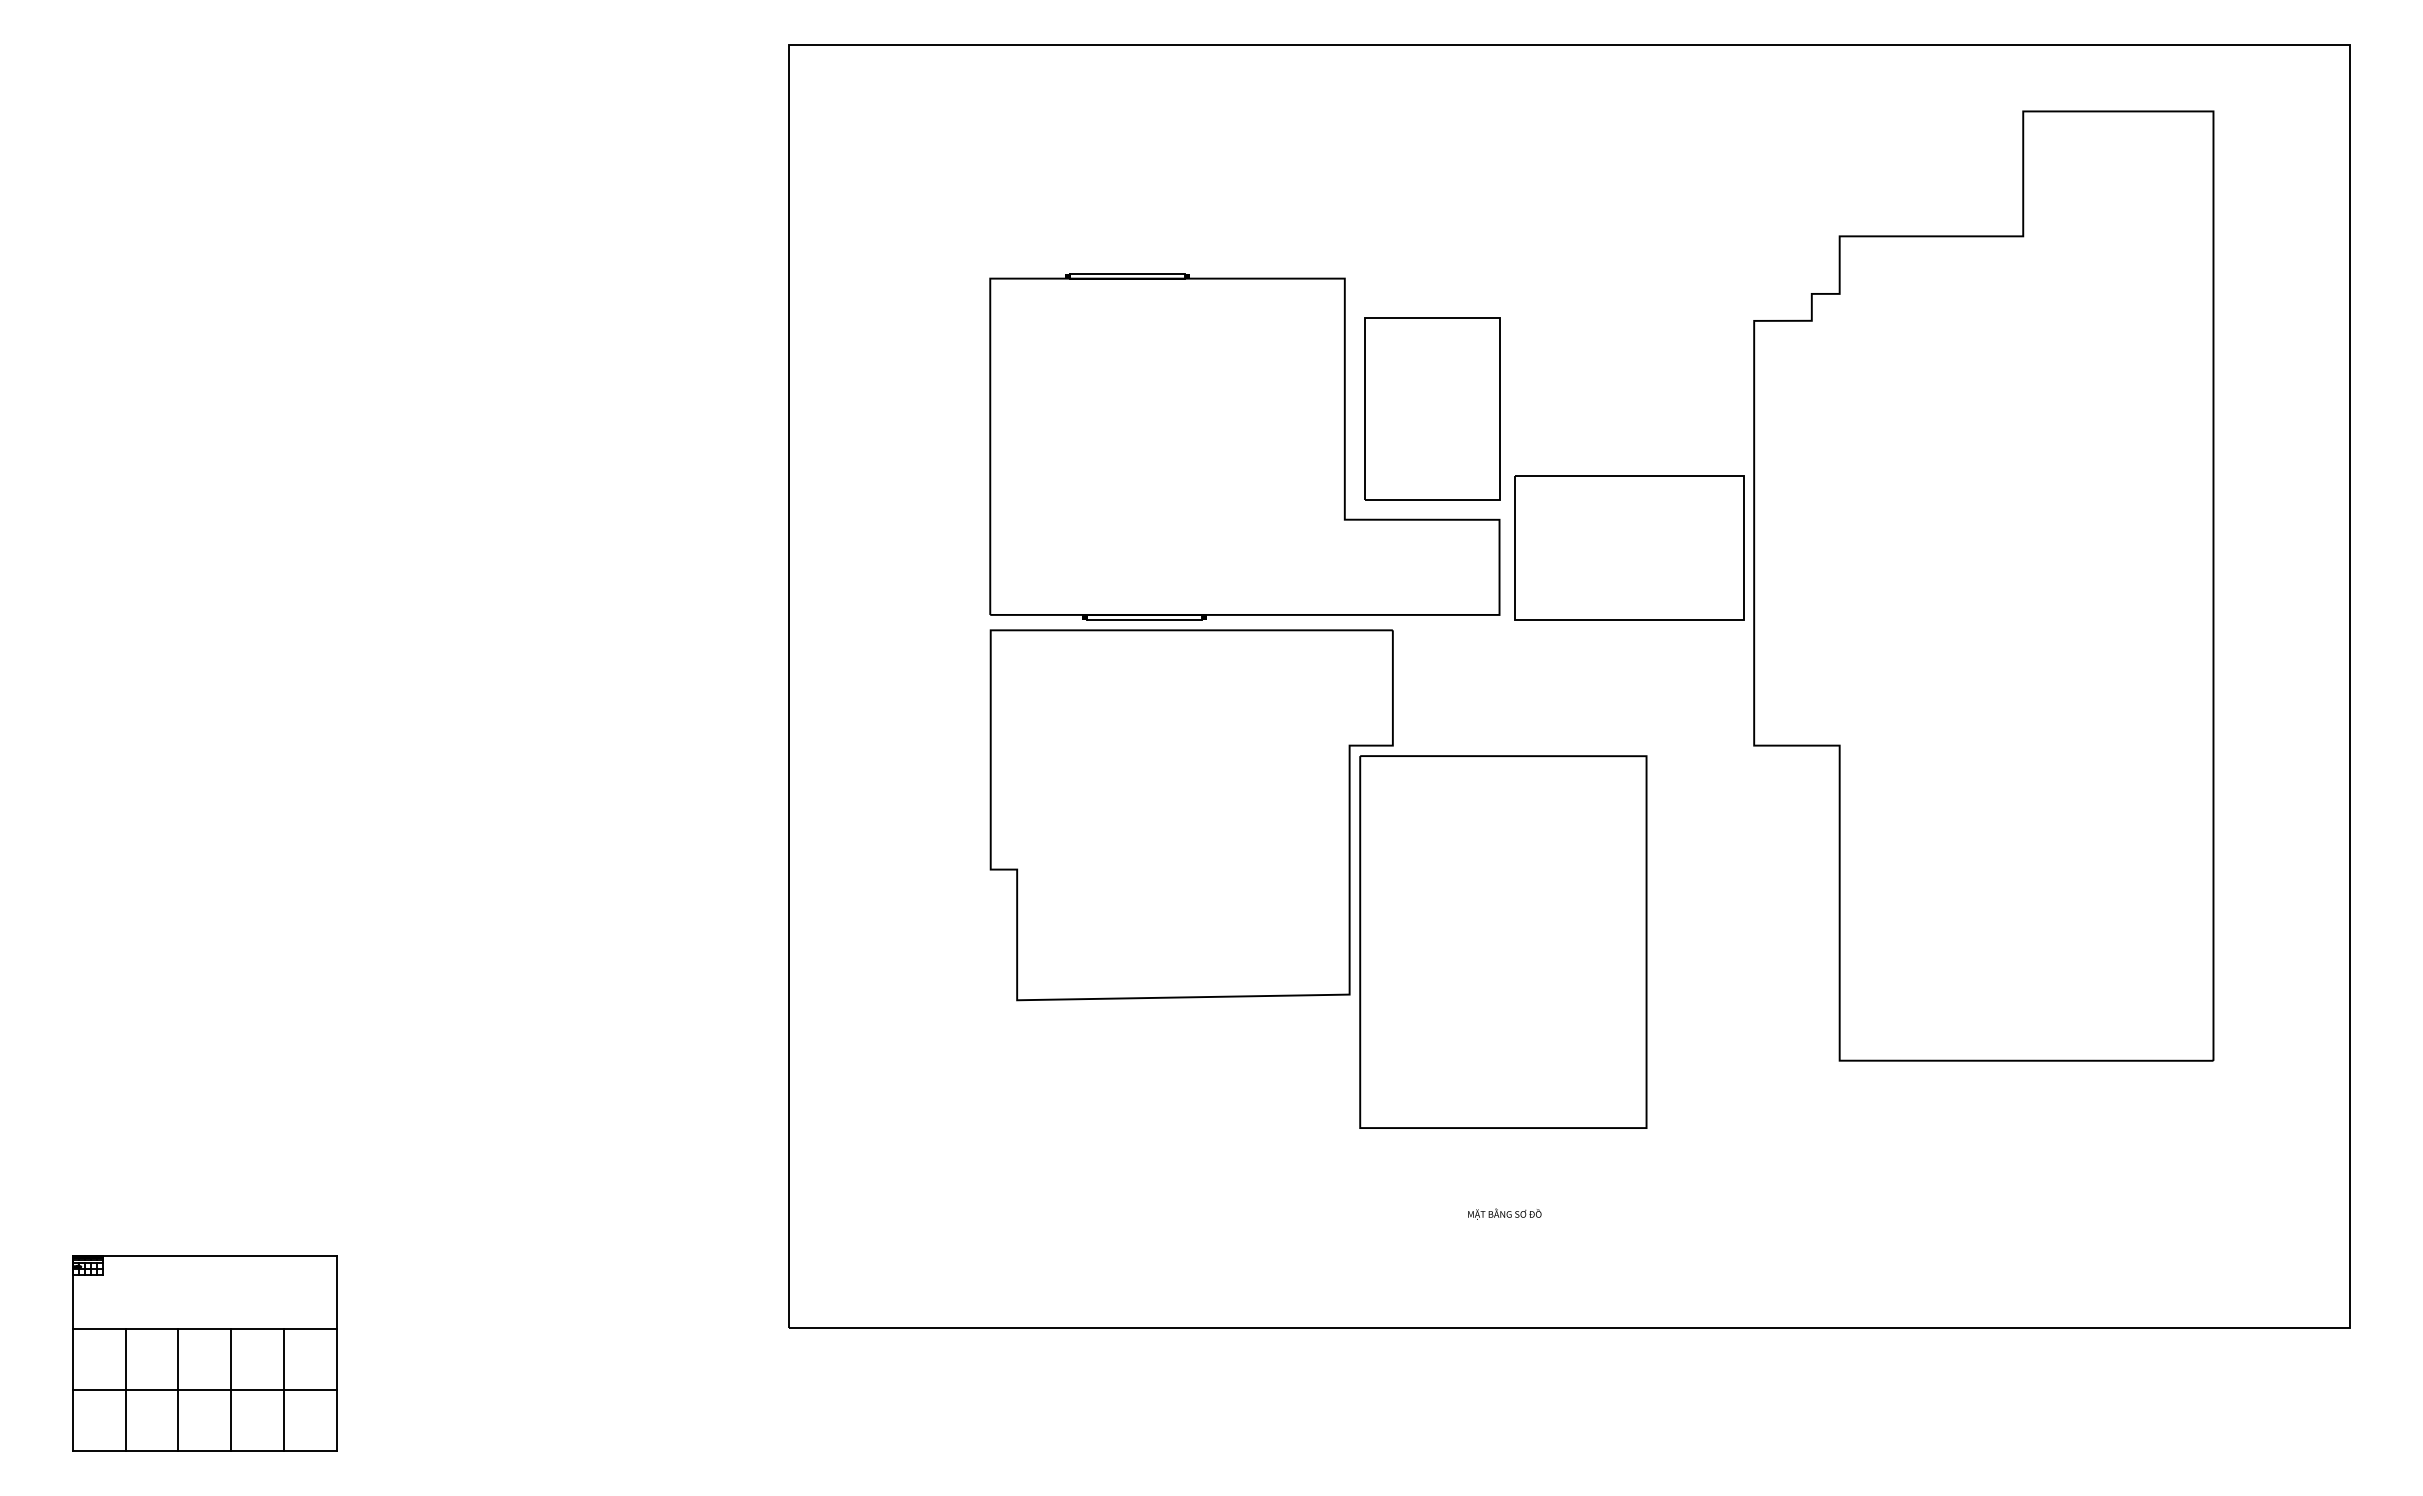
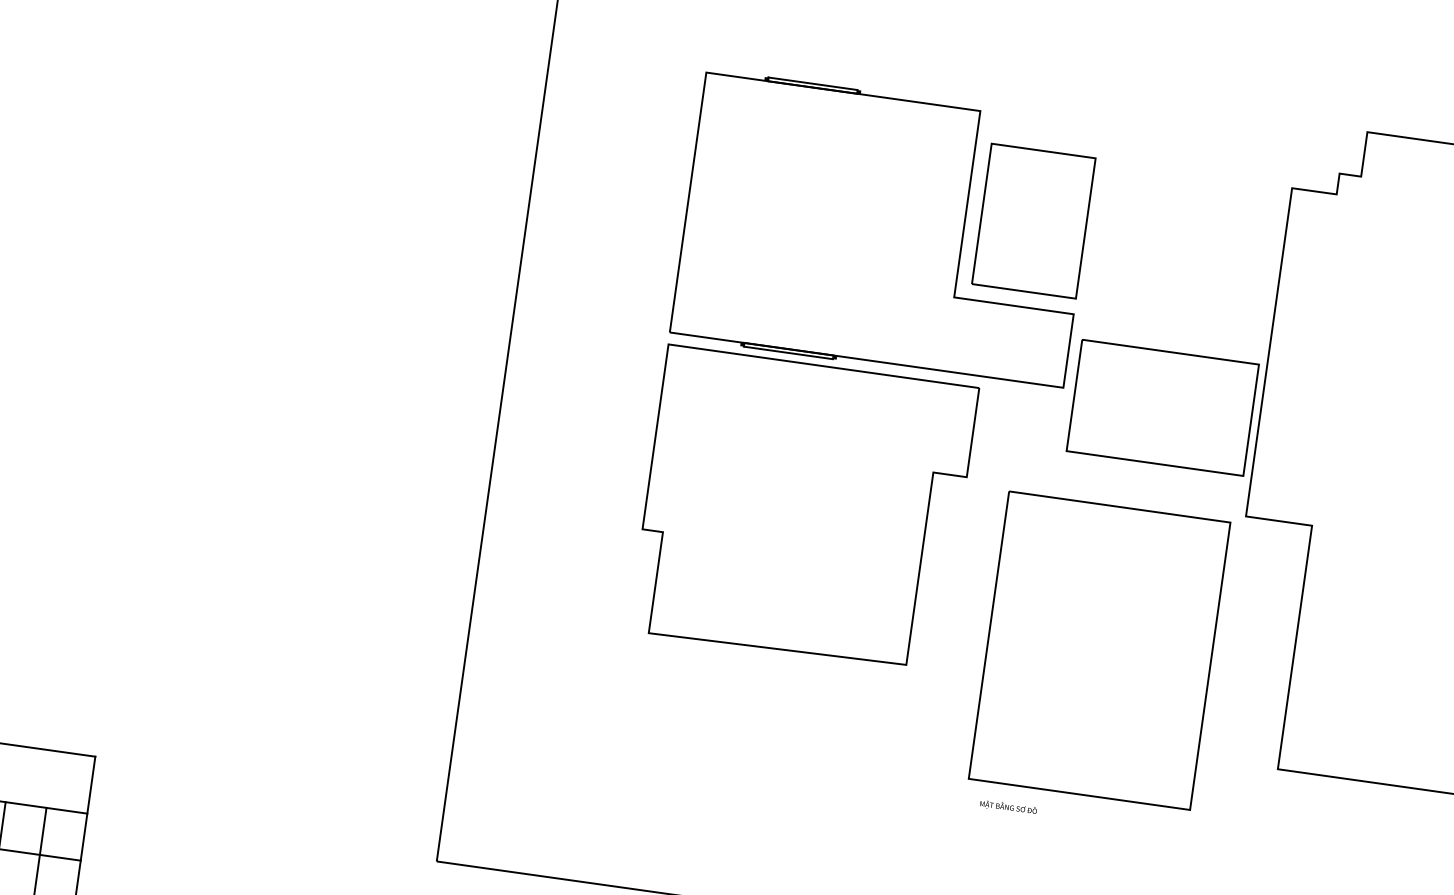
part: (1629, 547) -> (1163, 407), moved
part: (1503, 941) -> (1099, 650), moved
text: (1504, 1213) -> (1008, 806), moved

